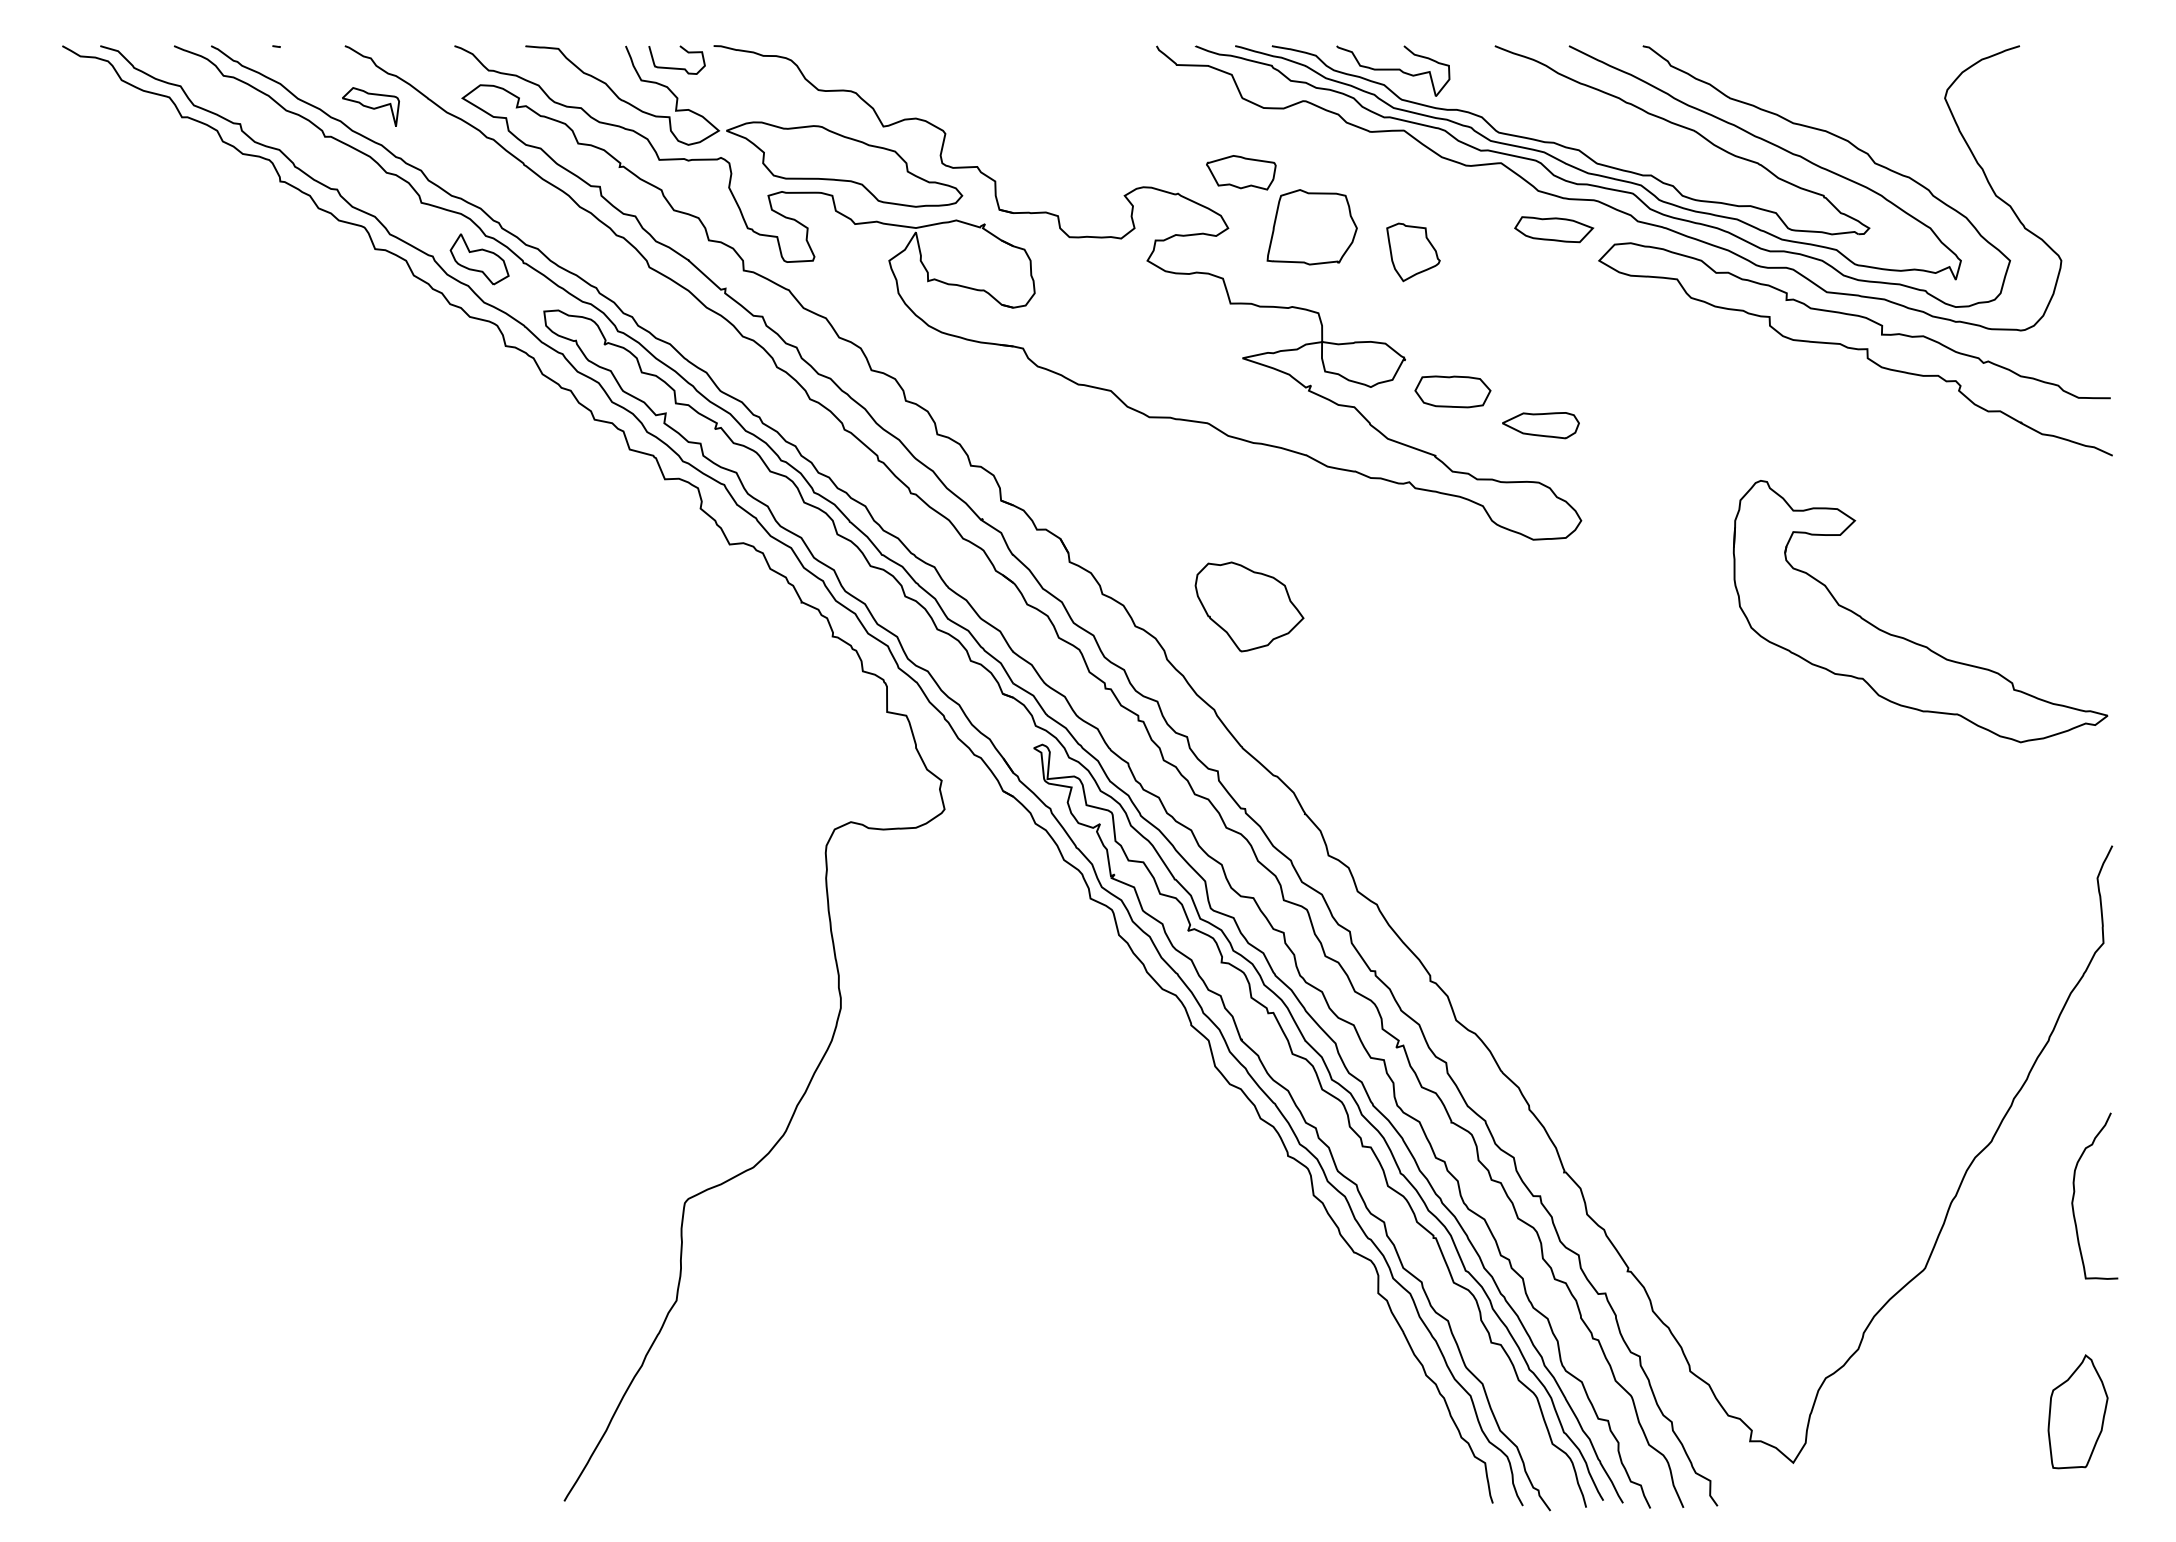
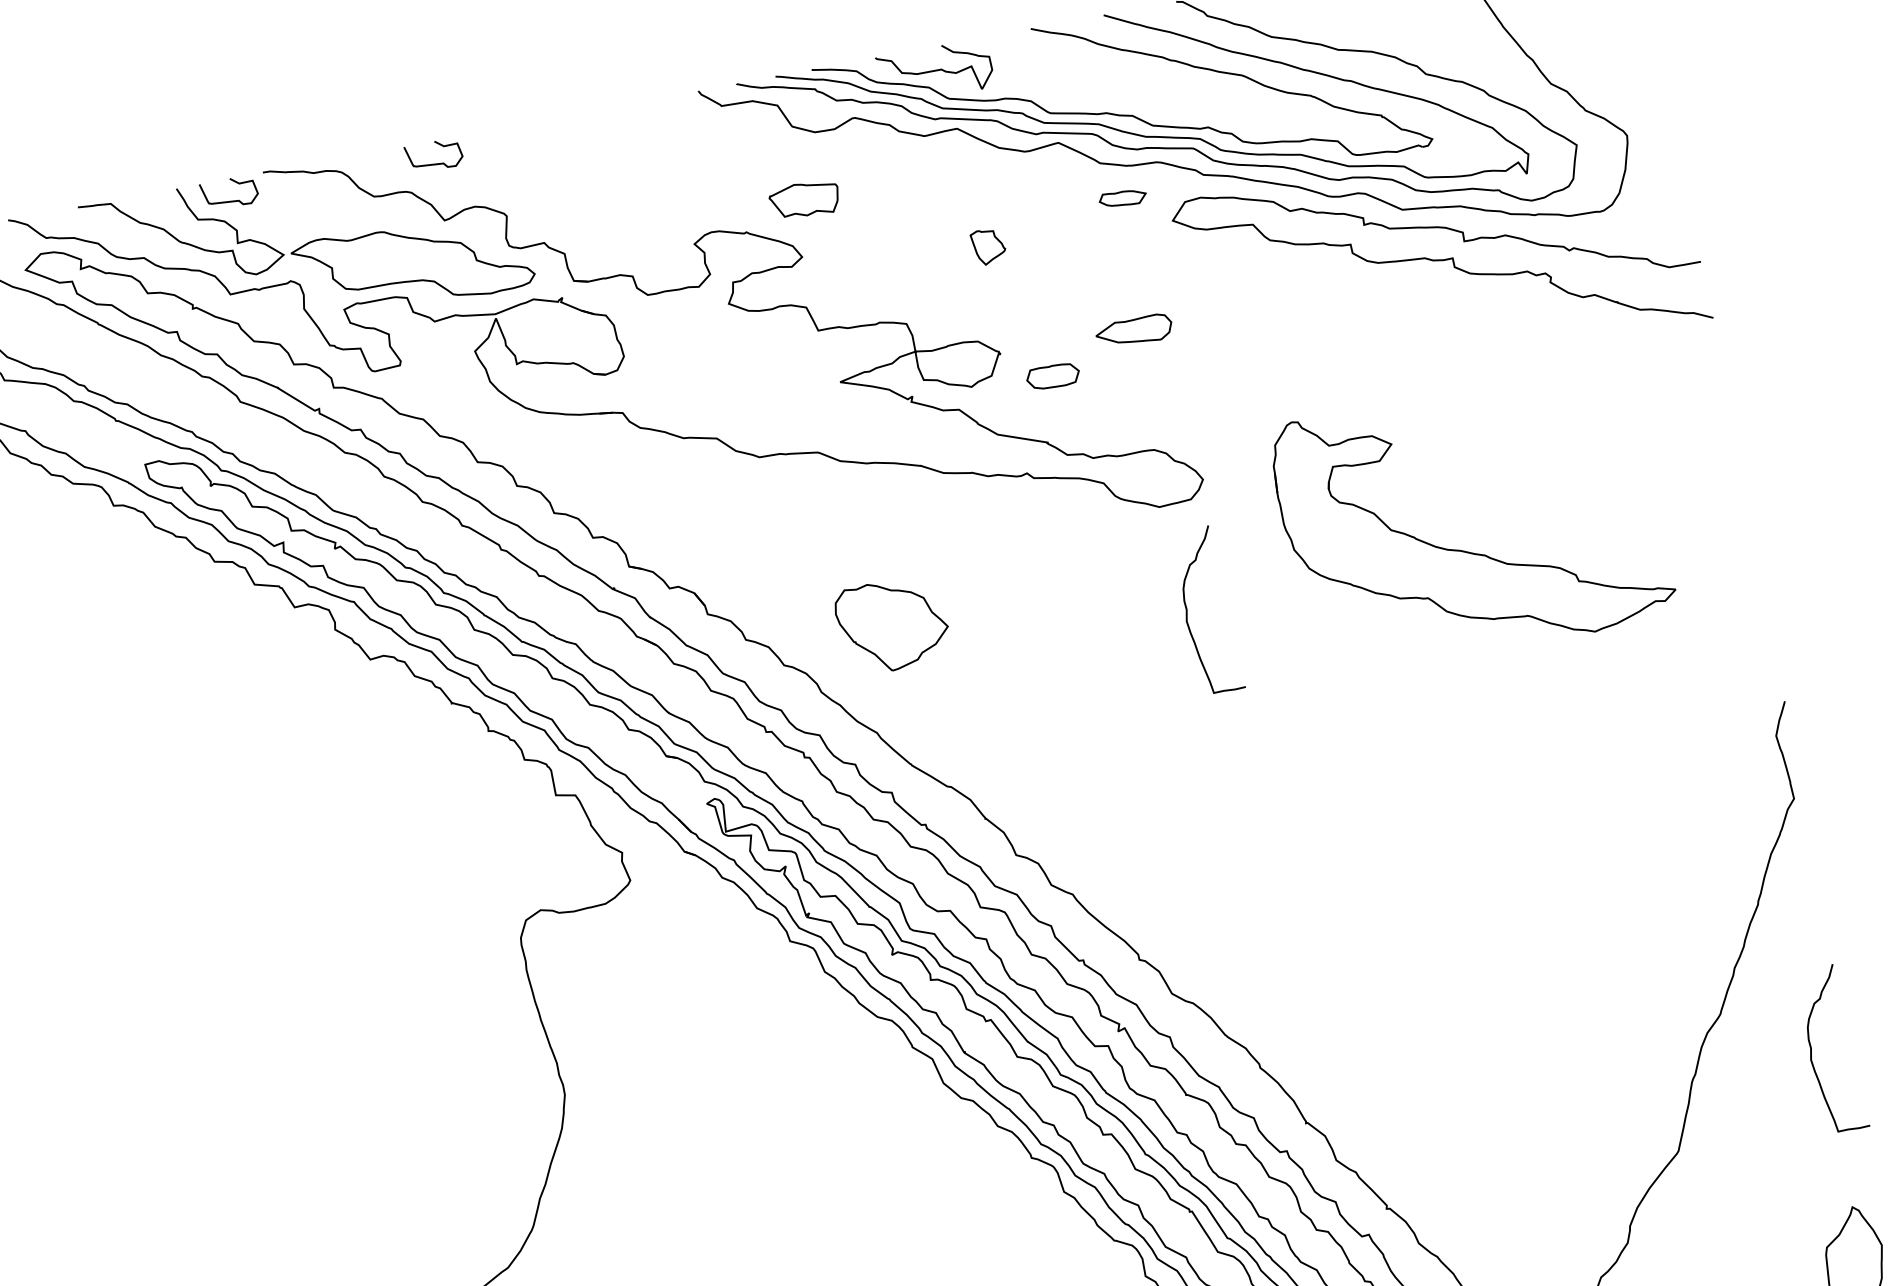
curve: (884, 68) -> (434, 163), added
part: (1311, 227) -> (883, 240), removed
part: (1554, 229) -> (1123, 198), size x0.6
part: (1413, 252) -> (988, 246), size x0.6
part: (479, 259) -> (71, 425), removed
part: (1452, 391) -> (1052, 376), size x0.7
part: (1540, 425) -> (1133, 331), moved
part: (1909, 639) -> (1466, 551), moved
curve: (1542, 645) -> (1187, 609), added

